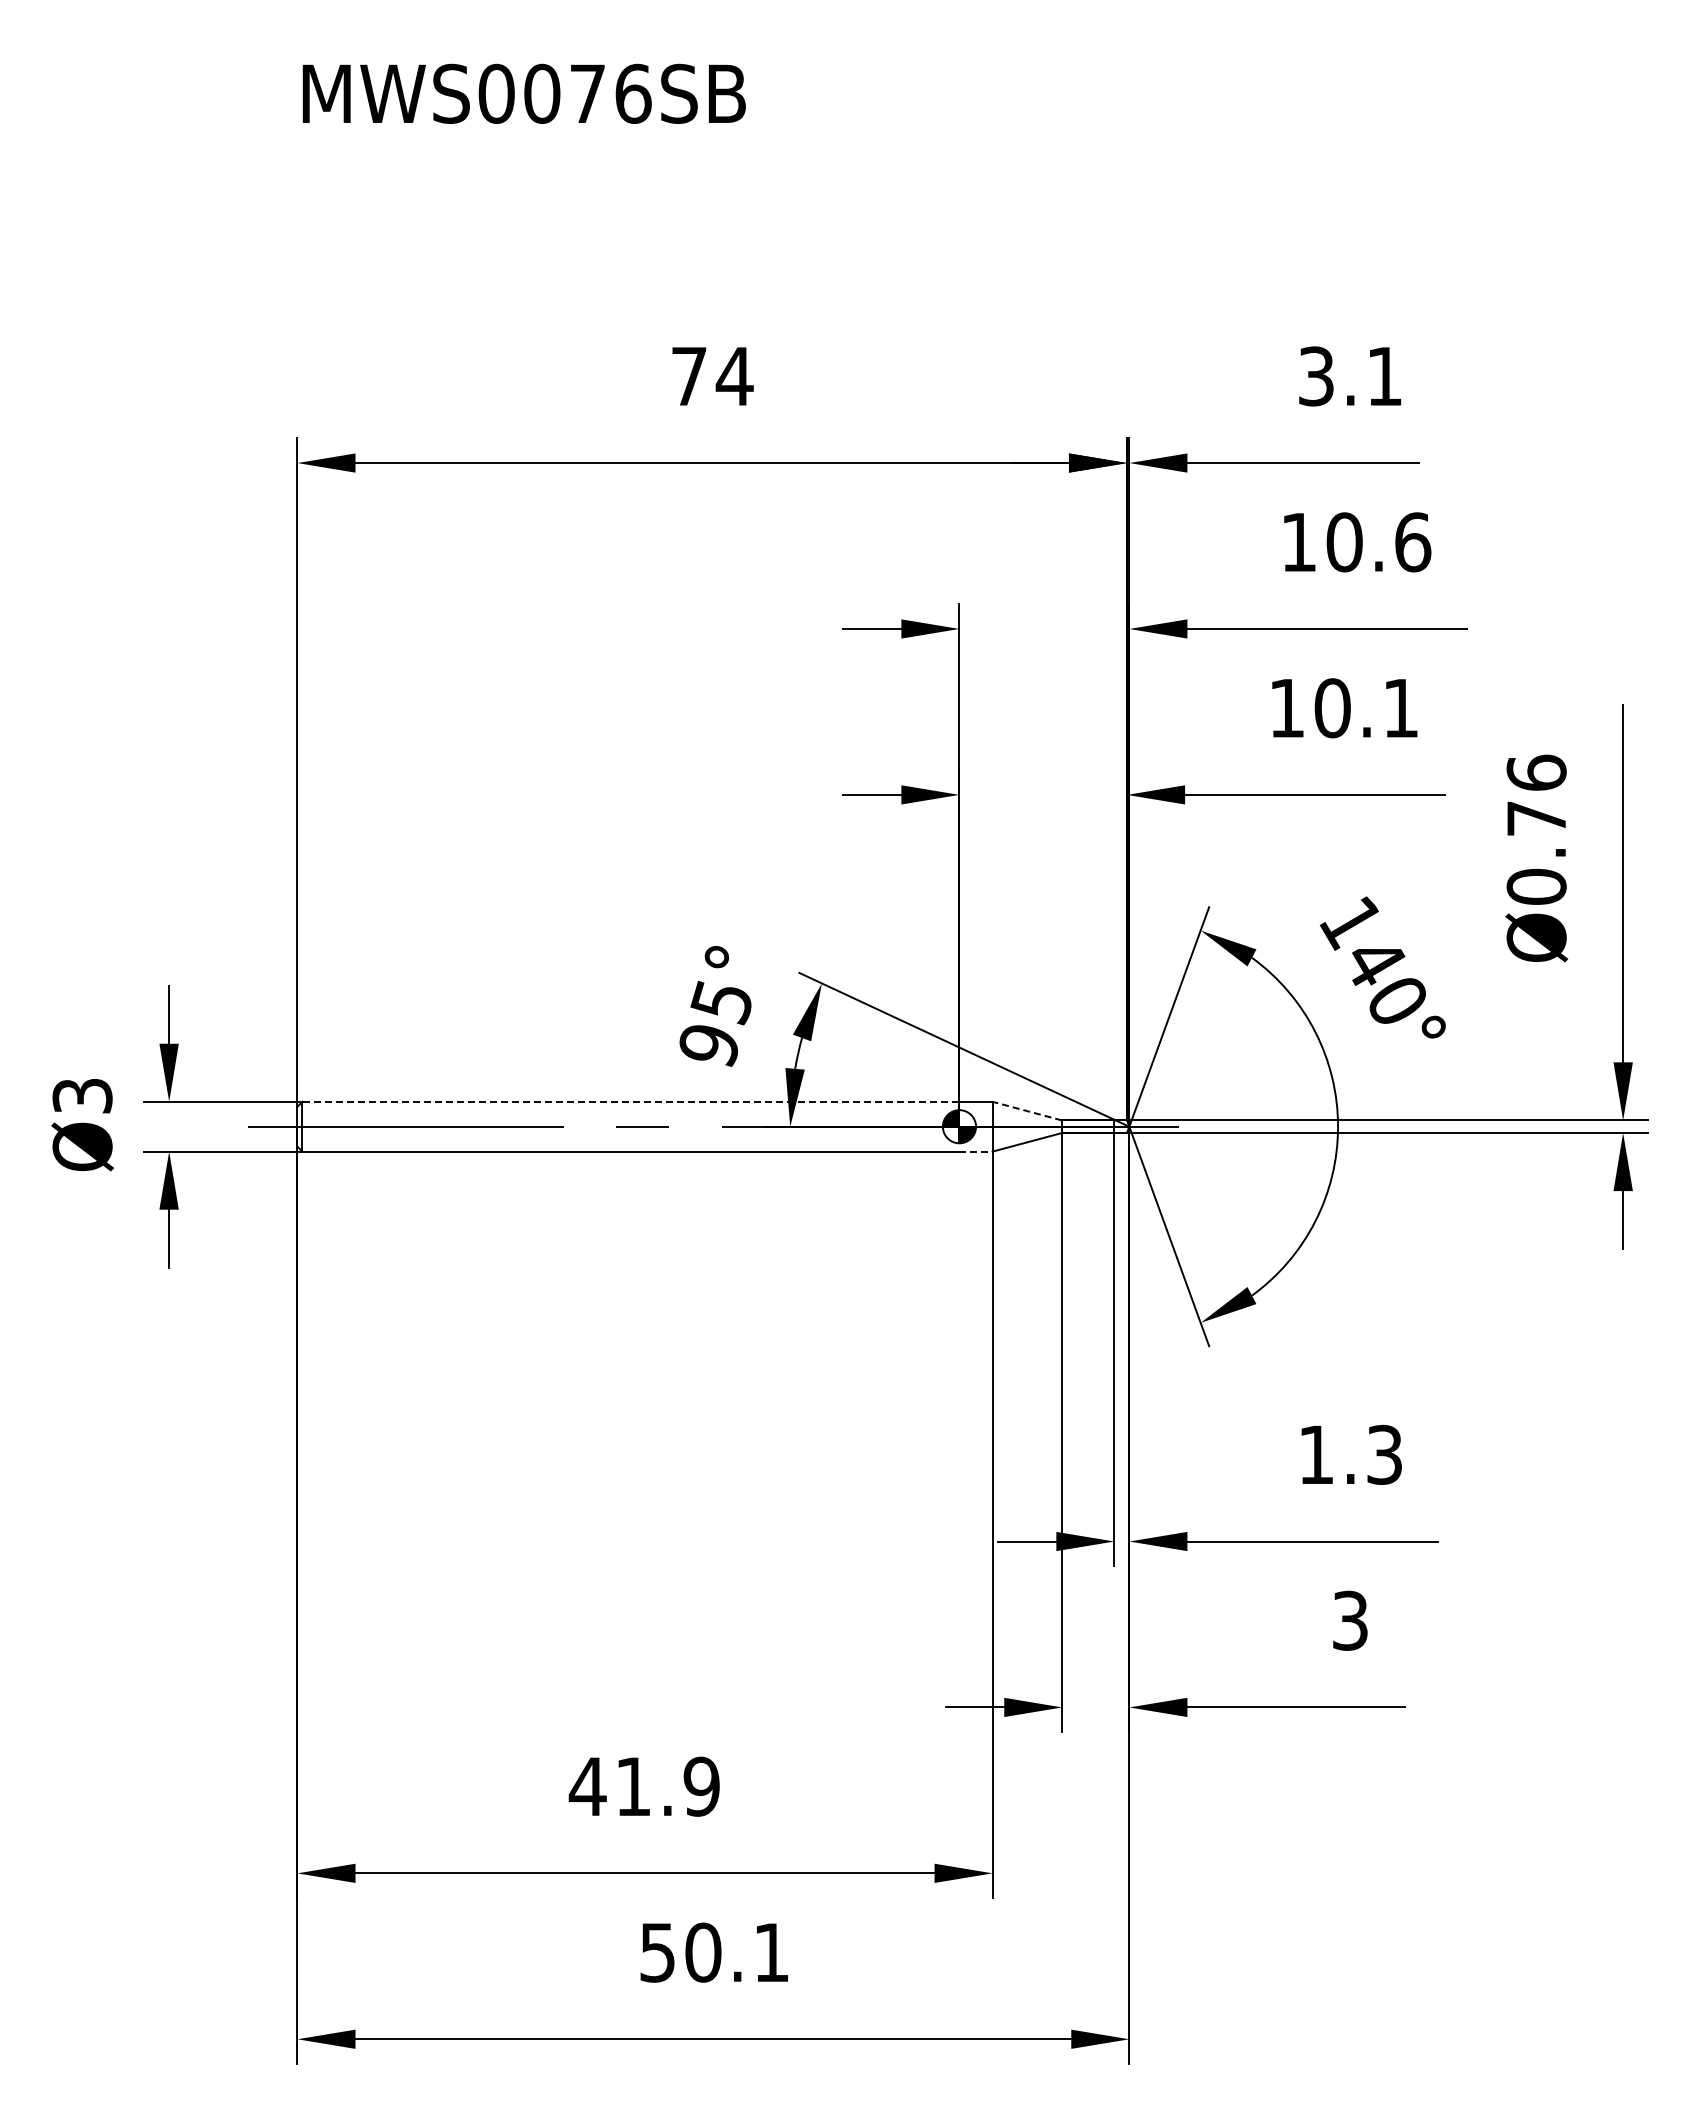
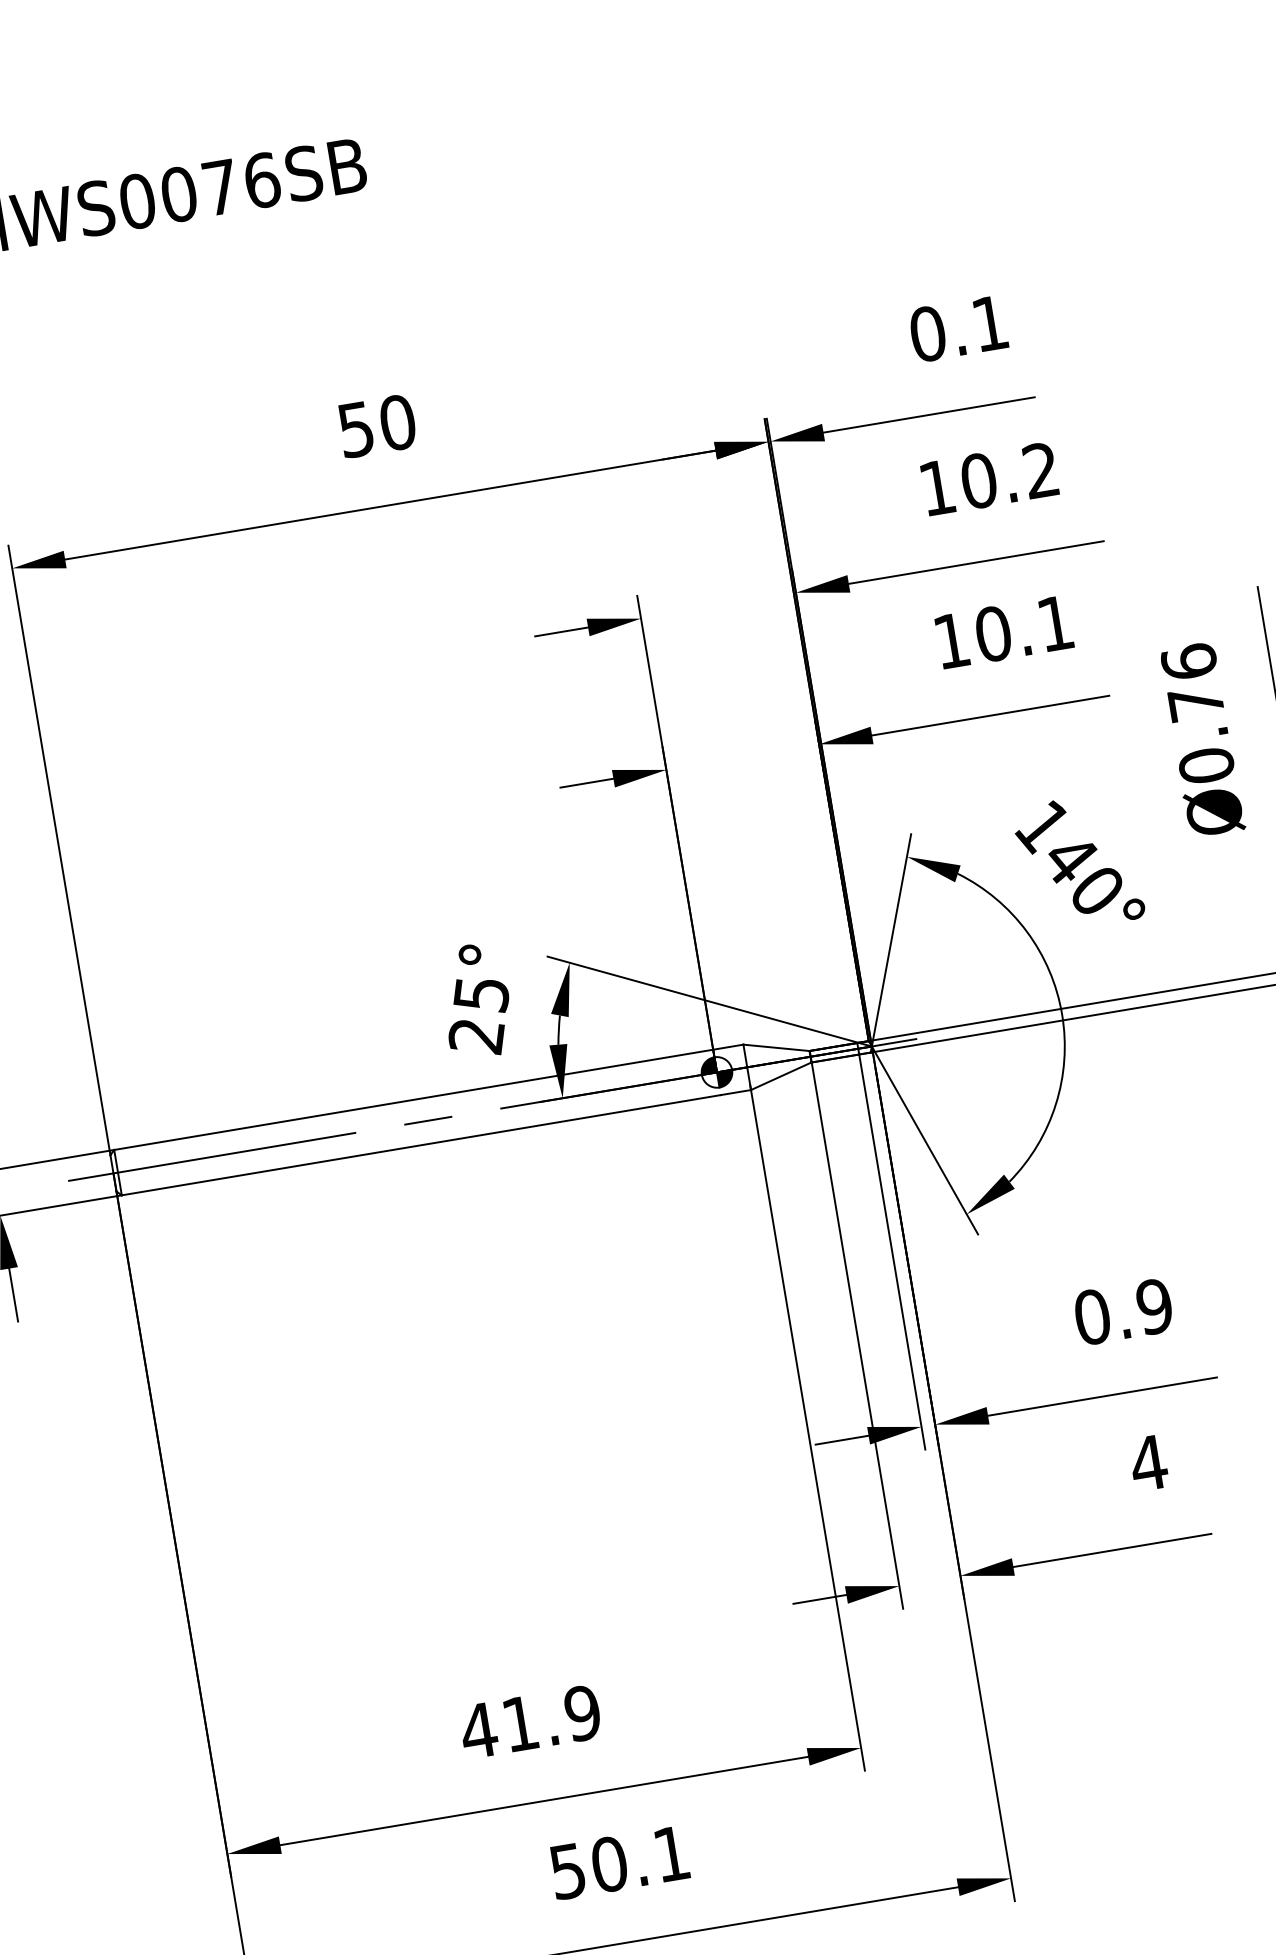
text: (712, 376) -> (377, 426), 74 -> 50
text: (1316, 376) -> (928, 334), 3.1 -> 0.1
text: (1413, 542) -> (1041, 470), 10.6 -> 10.2
text: (710, 1047) -> (477, 1038), 95° -> 25°
line: (630, 1101) -> (413, 1099), dashed -> solid
line: (1027, 1111) -> (776, 1048), dashed -> solid
line: (976, 1151) -> (736, 1092), dashed -> solid
text: (1350, 1454) -> (1123, 1311), 1.3 -> 0.9
text: (1350, 1620) -> (1148, 1462), 3 -> 4

